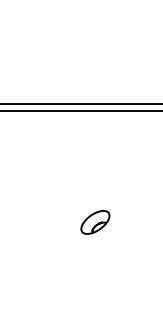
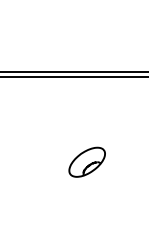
part: (94, 221) -> (86, 161), size x1.67

